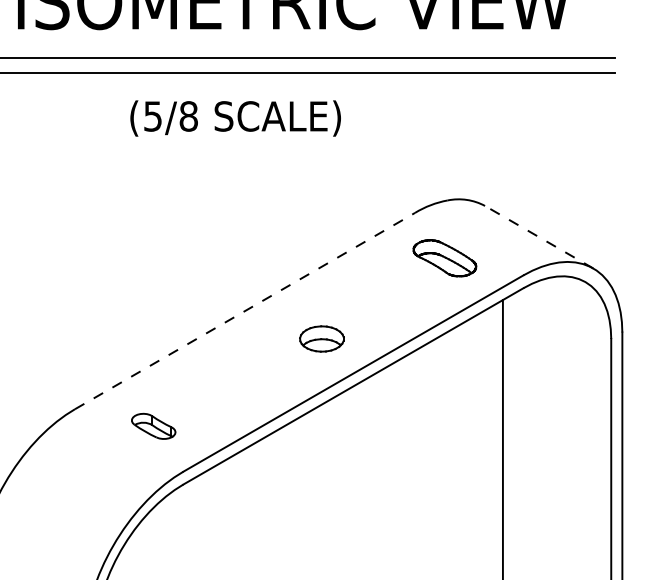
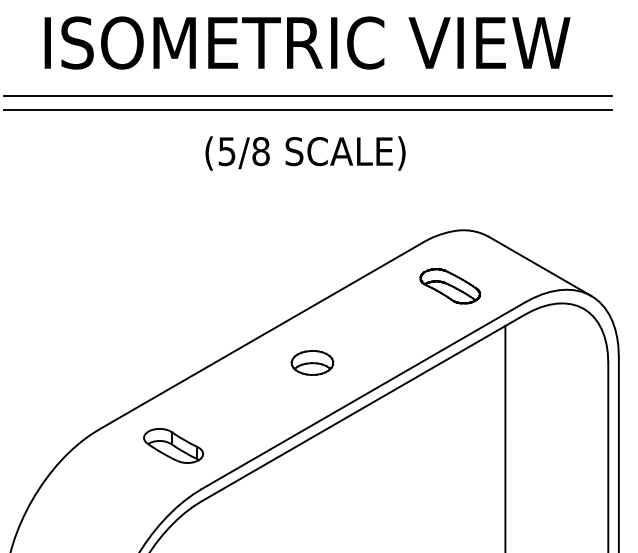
text: (235, 118) -> (305, 153), moved
line: (538, 237) -> (539, 266), dashed -> solid
line: (245, 311) -> (260, 336), dashed -> solid
part: (321, 338) -> (312, 362), moved
part: (153, 425) -> (173, 445), size x1.43

